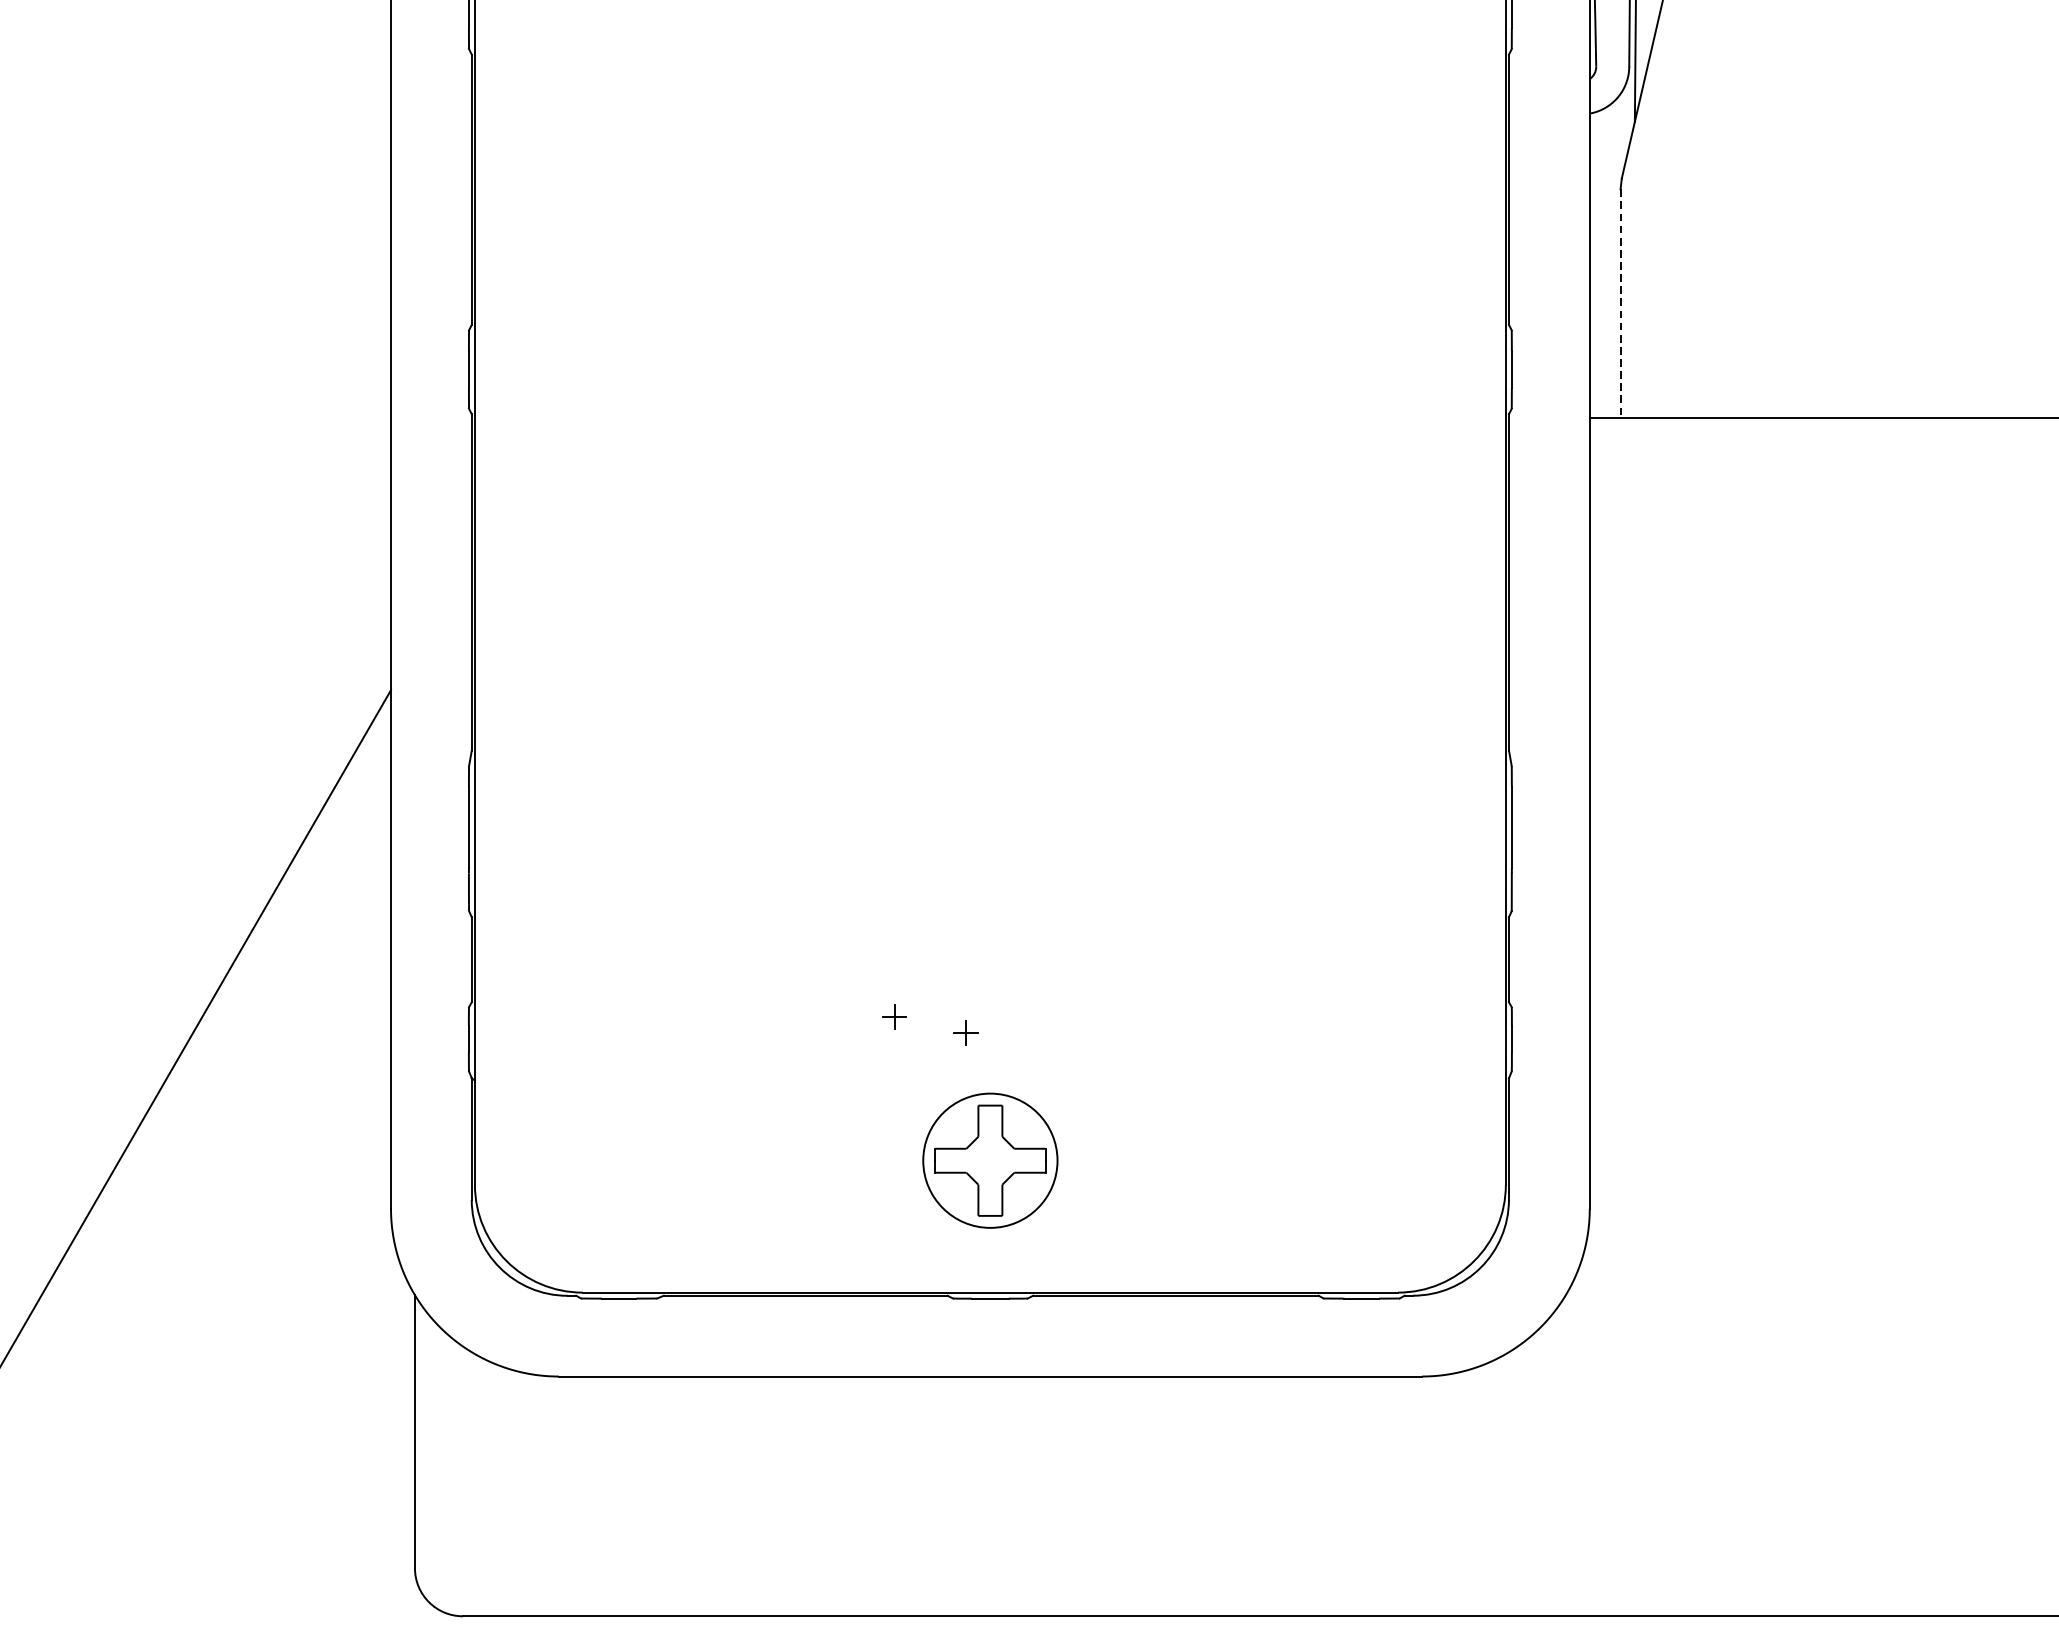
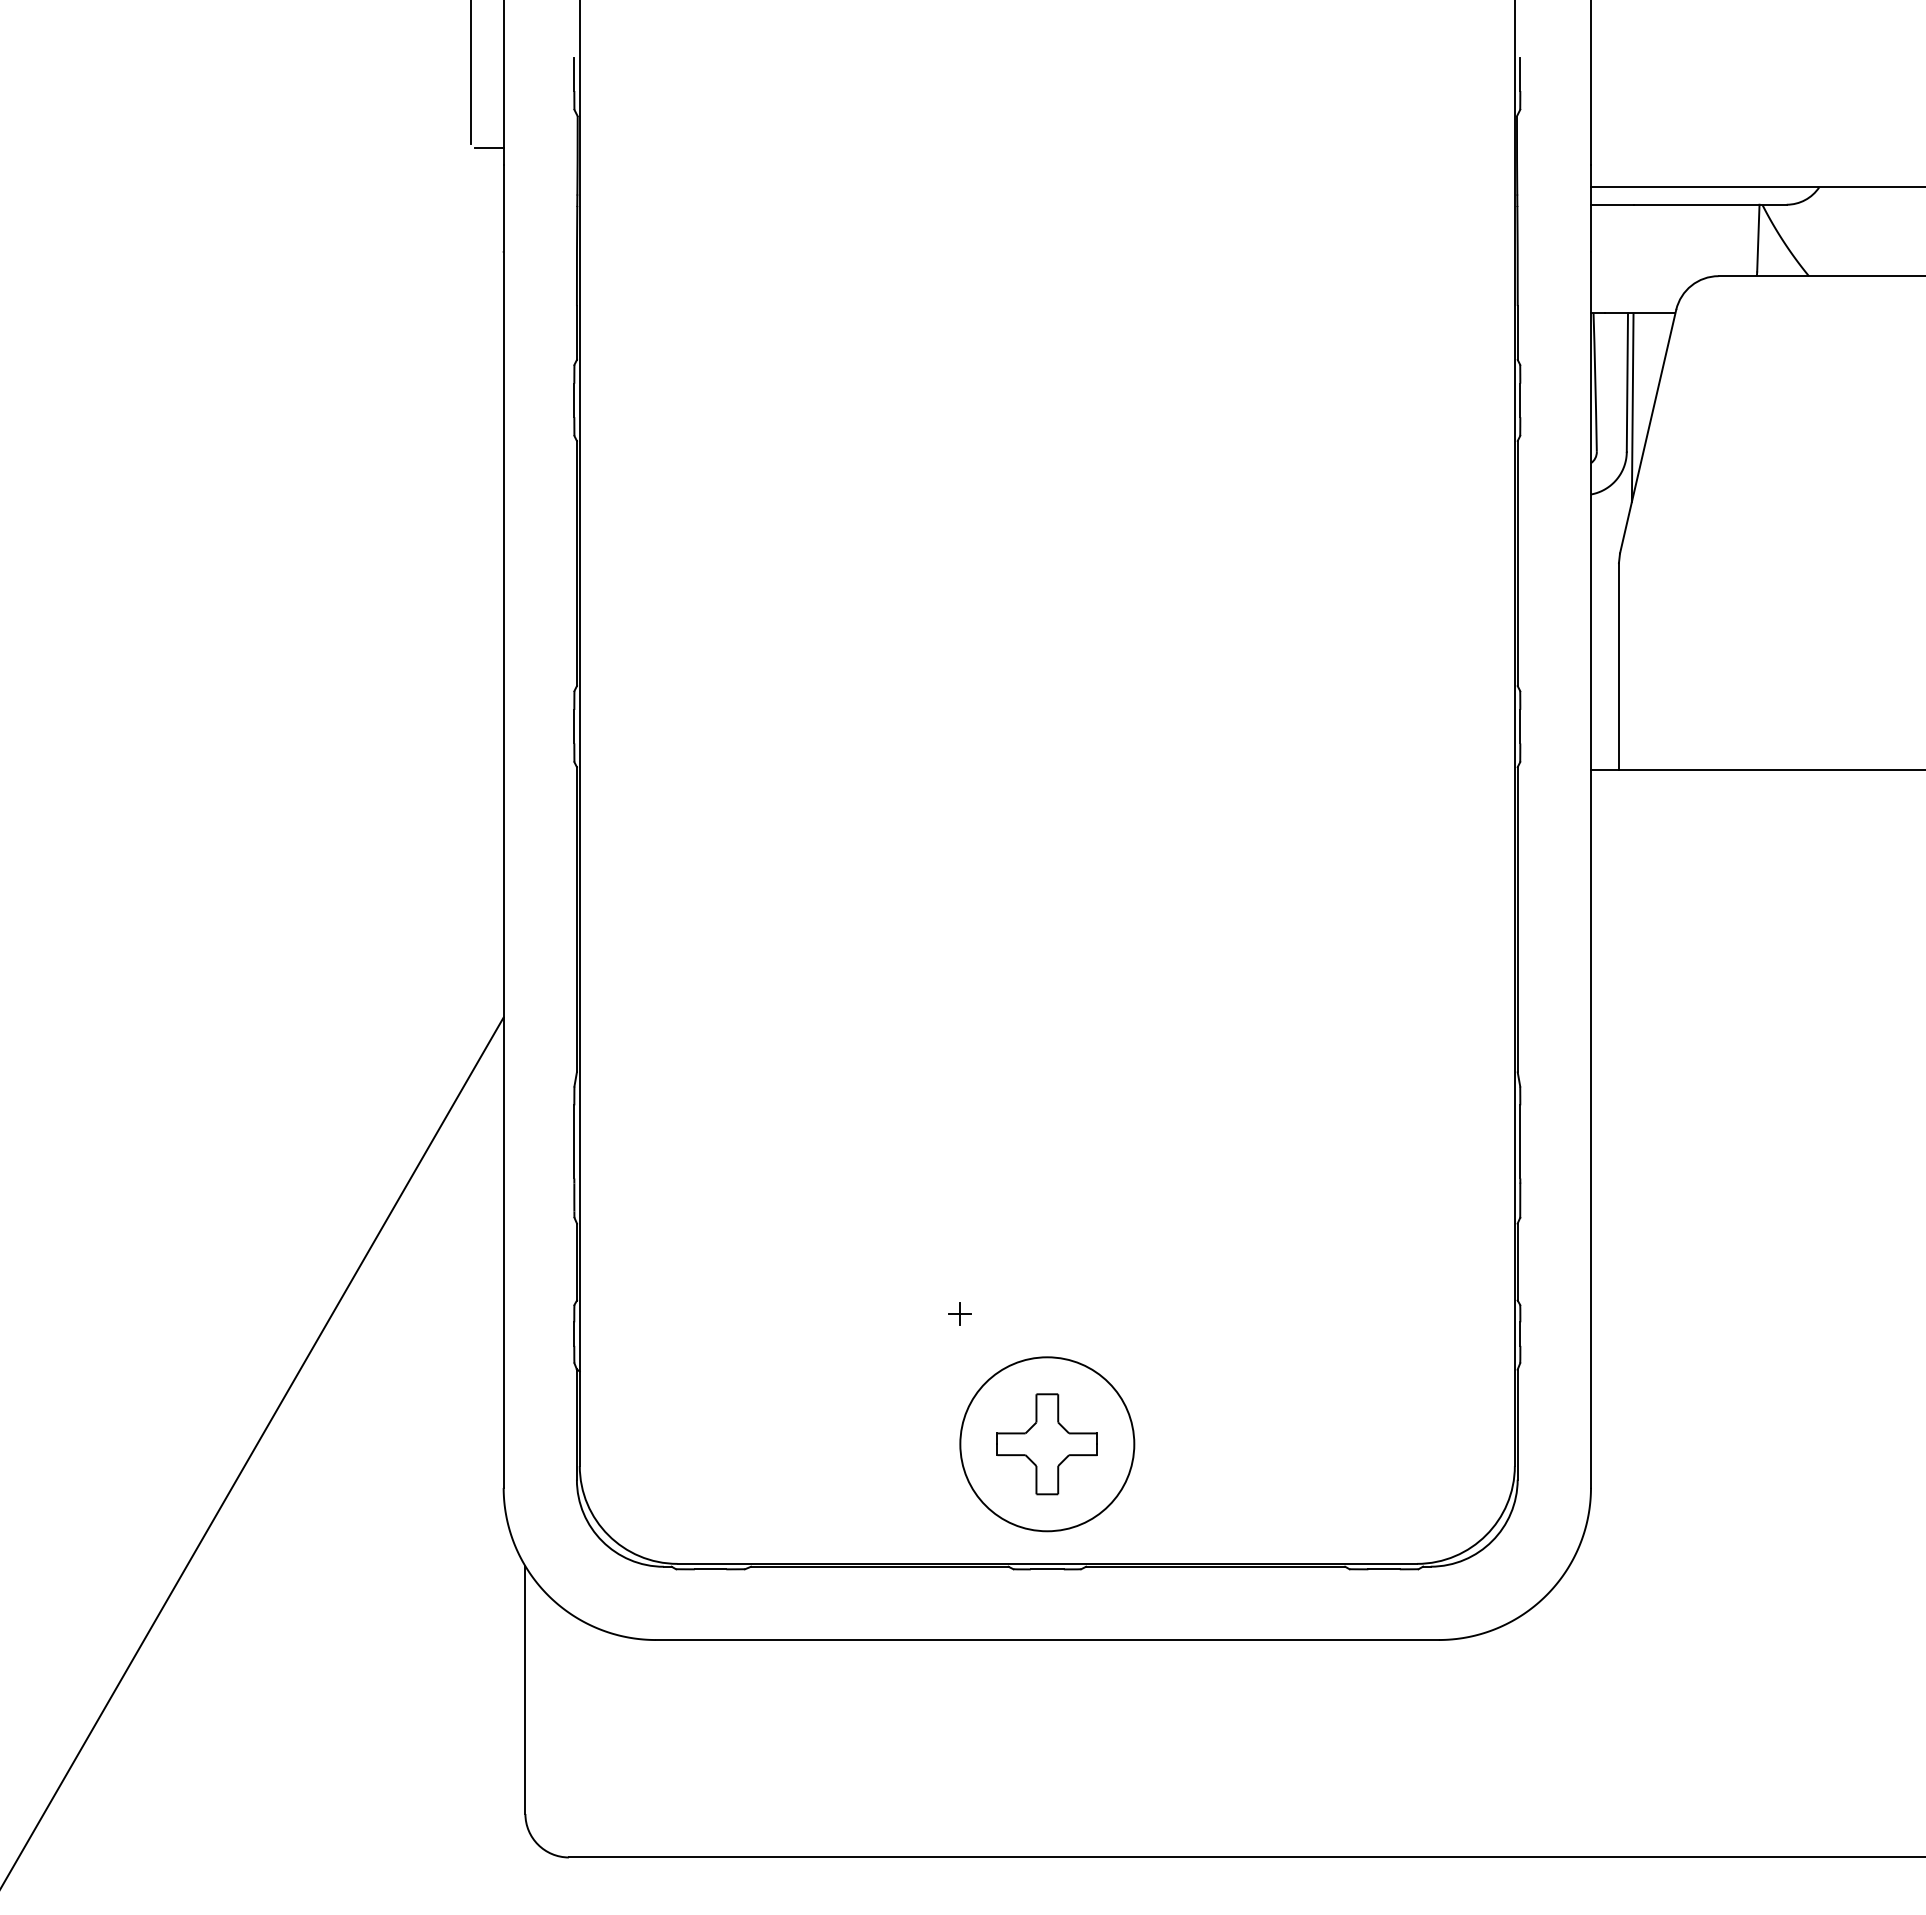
line: (1620, 304) -> (1618, 667), dashed -> solid
part: (965, 1033) -> (1024, 1328), removed
circle: (990, 1160) -> (1047, 1444), size x1.43

